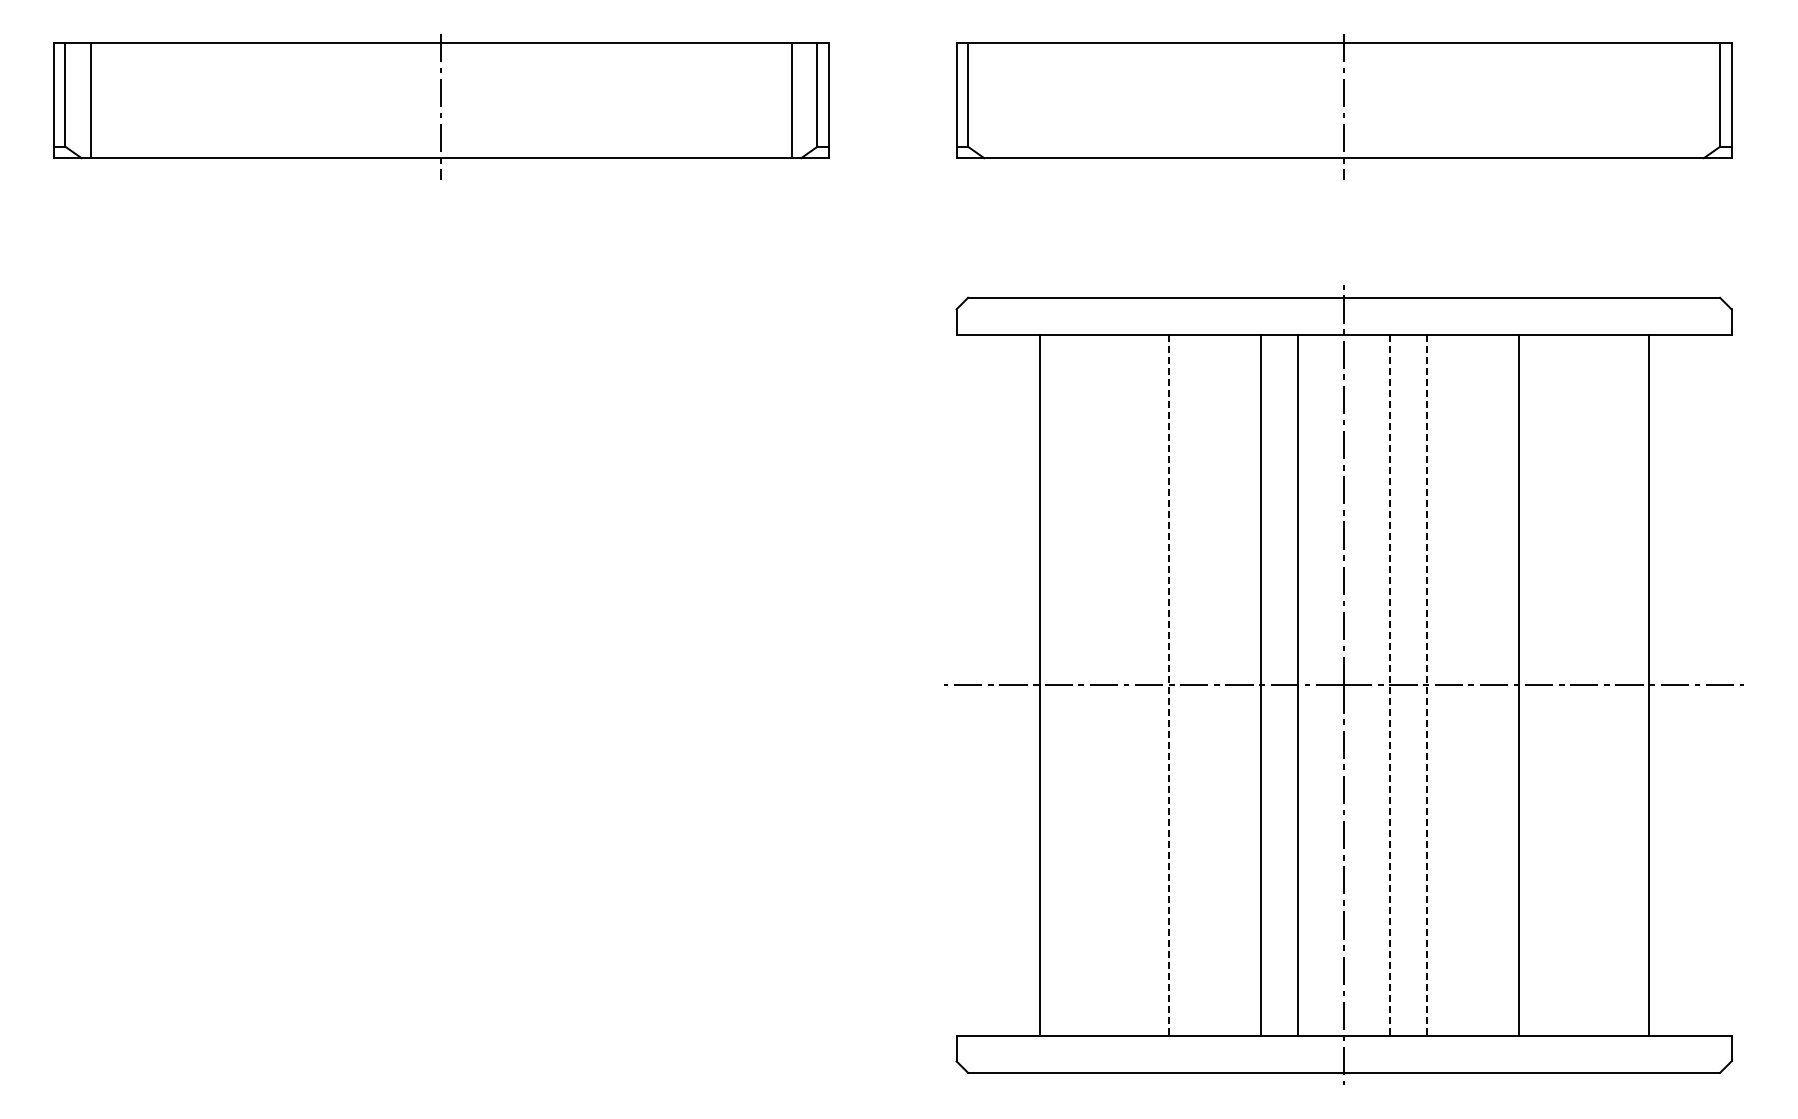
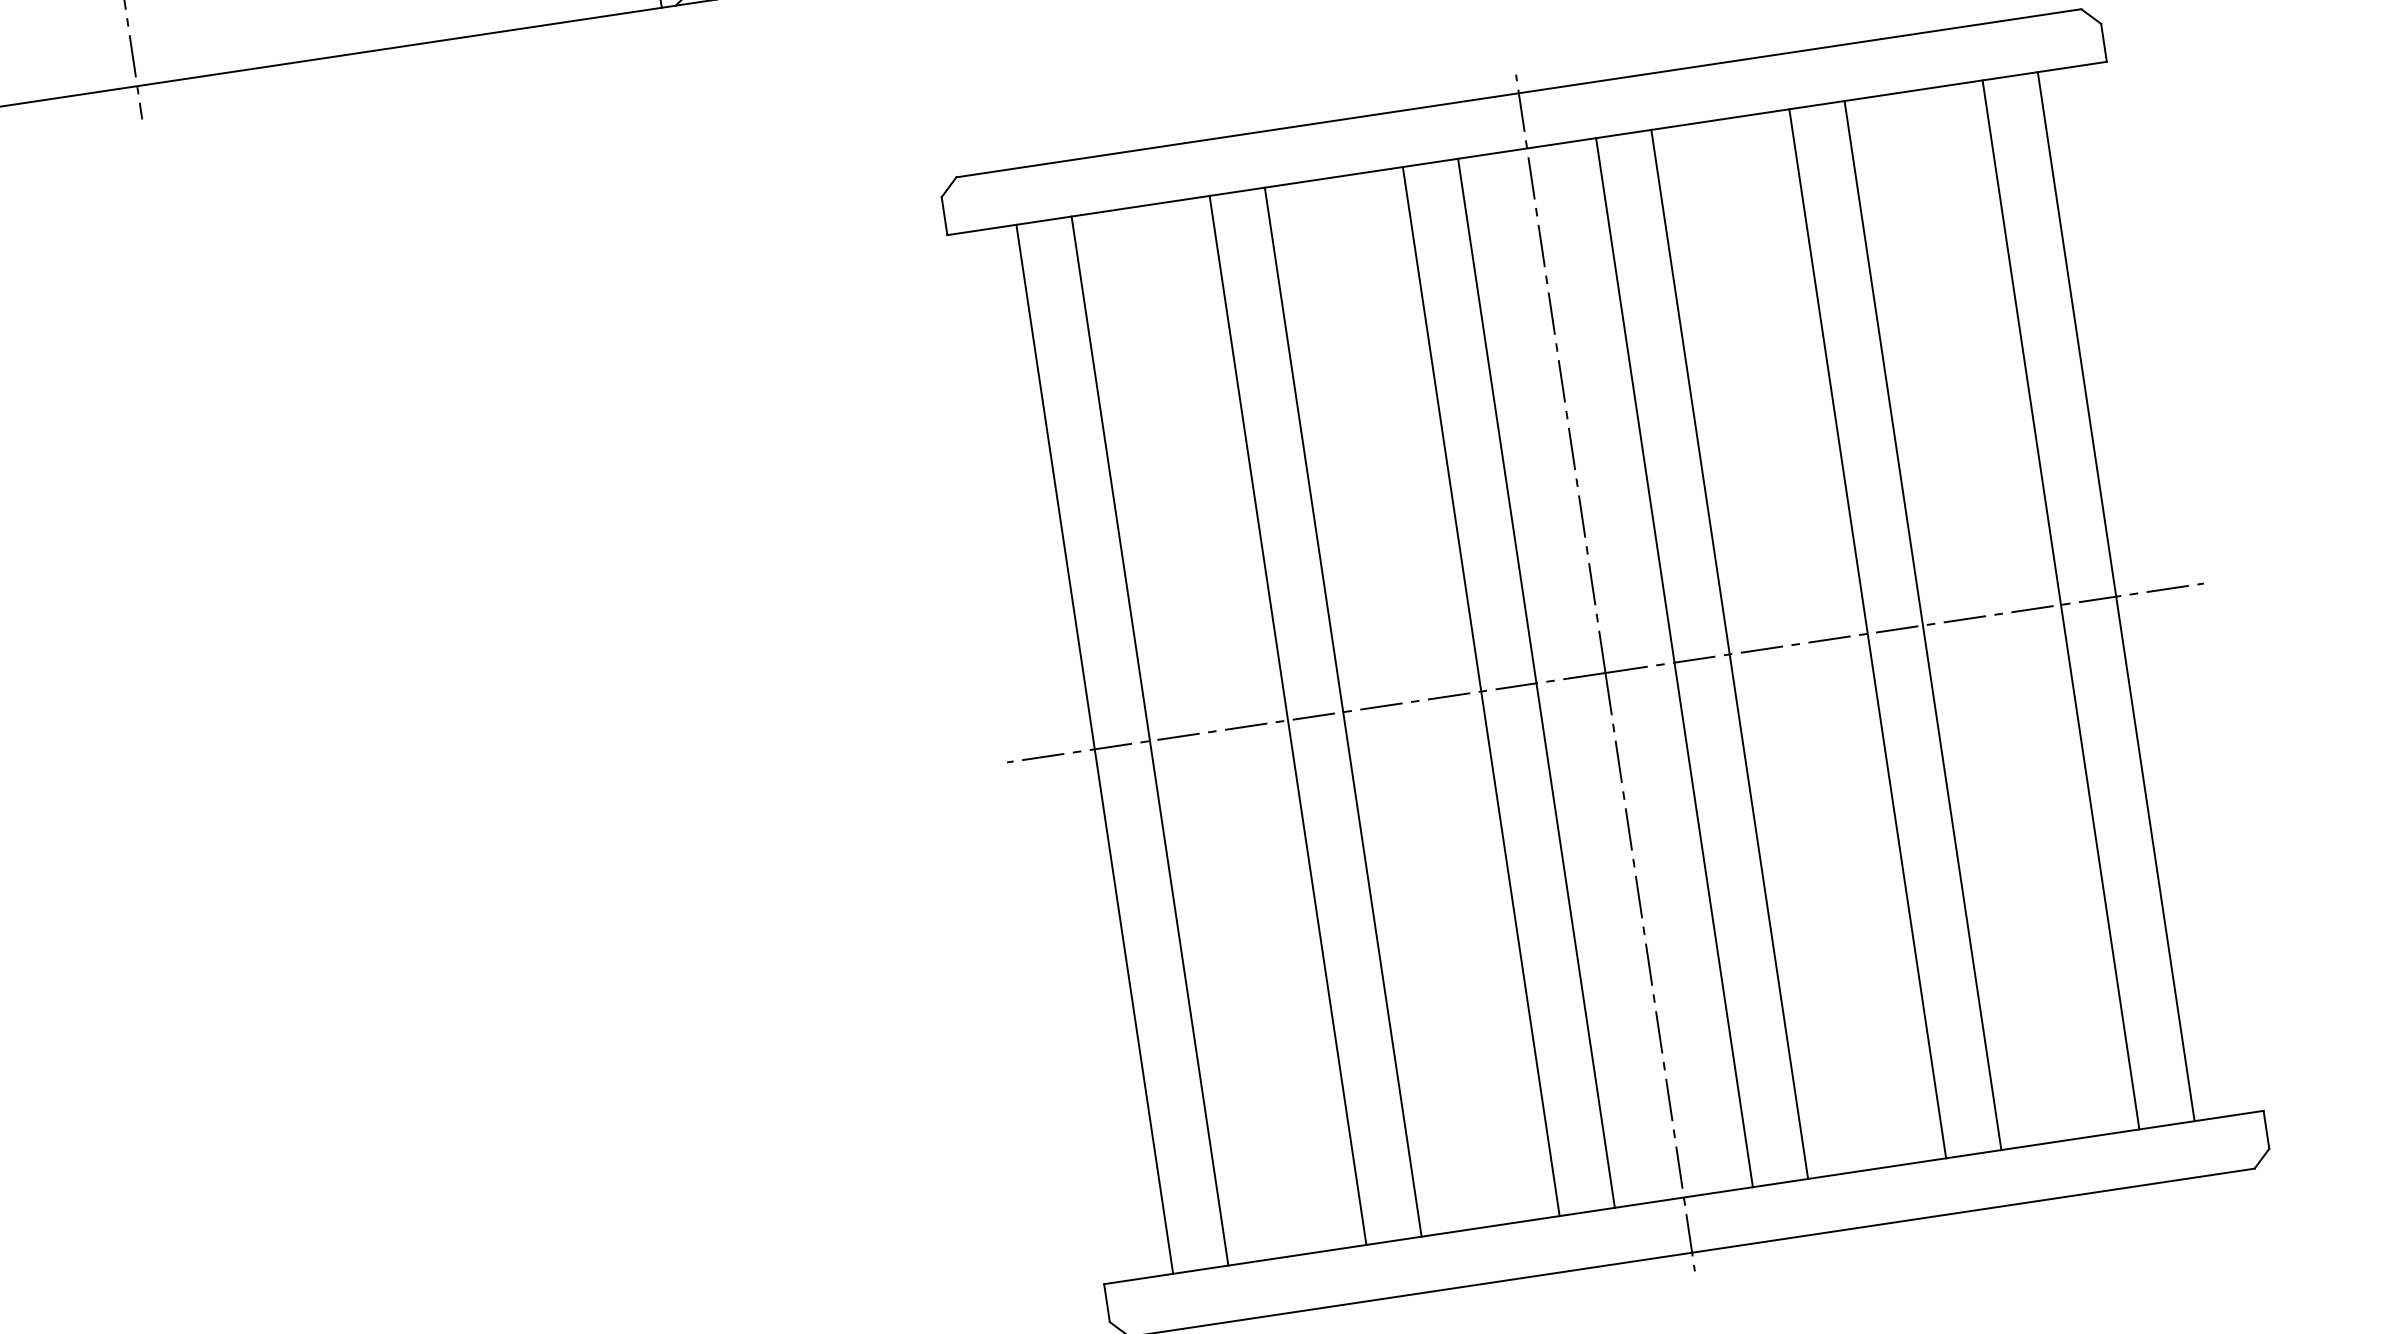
line: (1002, 684) -> (1094, 748), added
line: (1131, 684) -> (1287, 719), added
line: (1556, 684) -> (1923, 624), added
line: (1685, 684) -> (2116, 595), added
line: (1168, 685) -> (1342, 712), dashed -> solid
line: (1390, 685) -> (1674, 662), dashed -> solid
line: (1427, 685) -> (1730, 654), dashed -> solid

